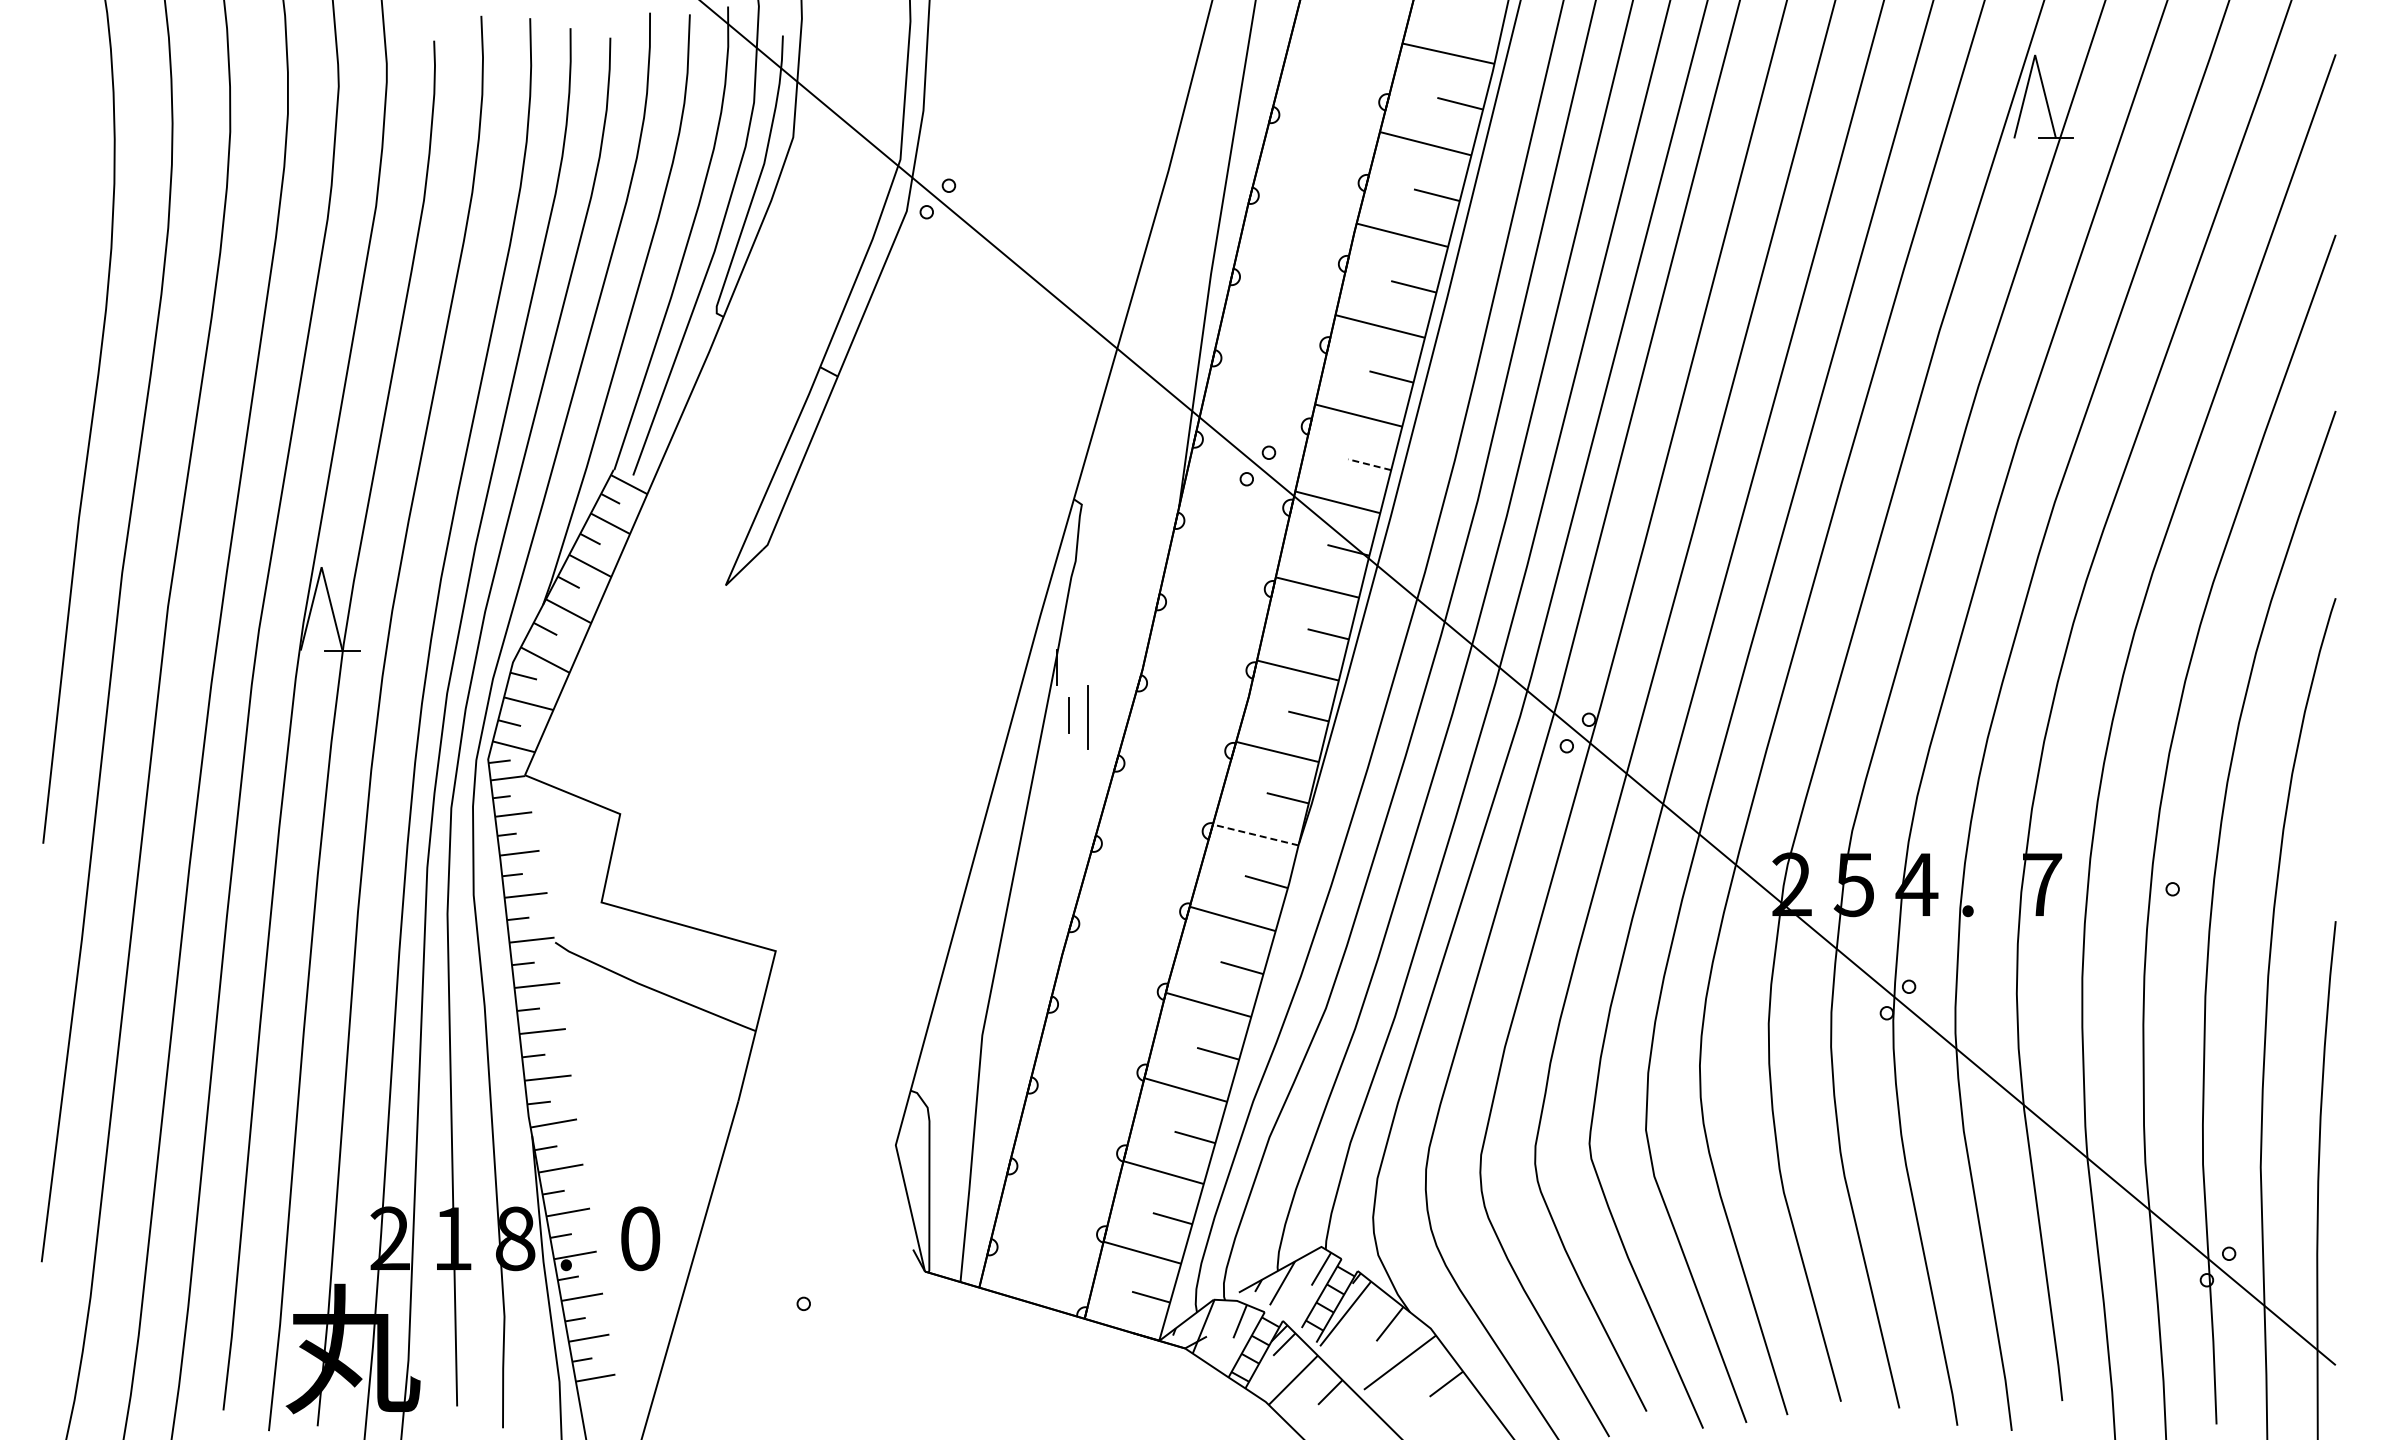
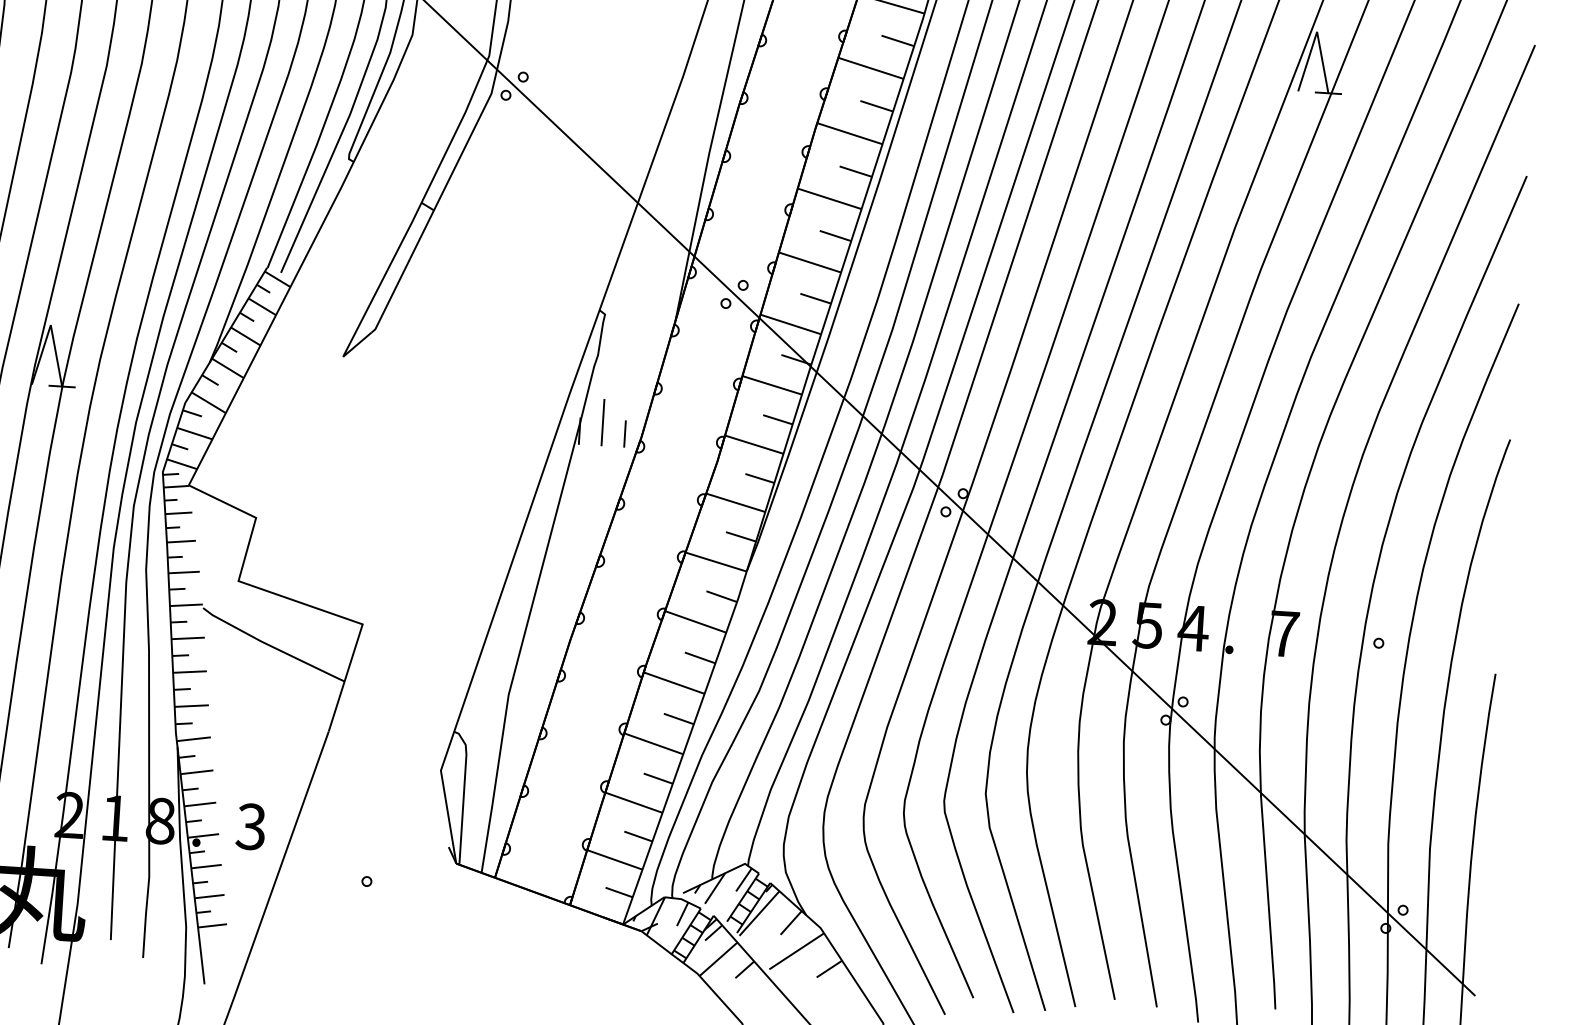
line: (1369, 464) -> (815, 298), dashed -> solid
line: (1068, 715) -> (624, 434), moved
line: (1087, 717) -> (602, 422), moved
line: (1255, 834) -> (716, 561), dashed -> solid
text: (639, 1238) -> (250, 826), 0 -> 3

